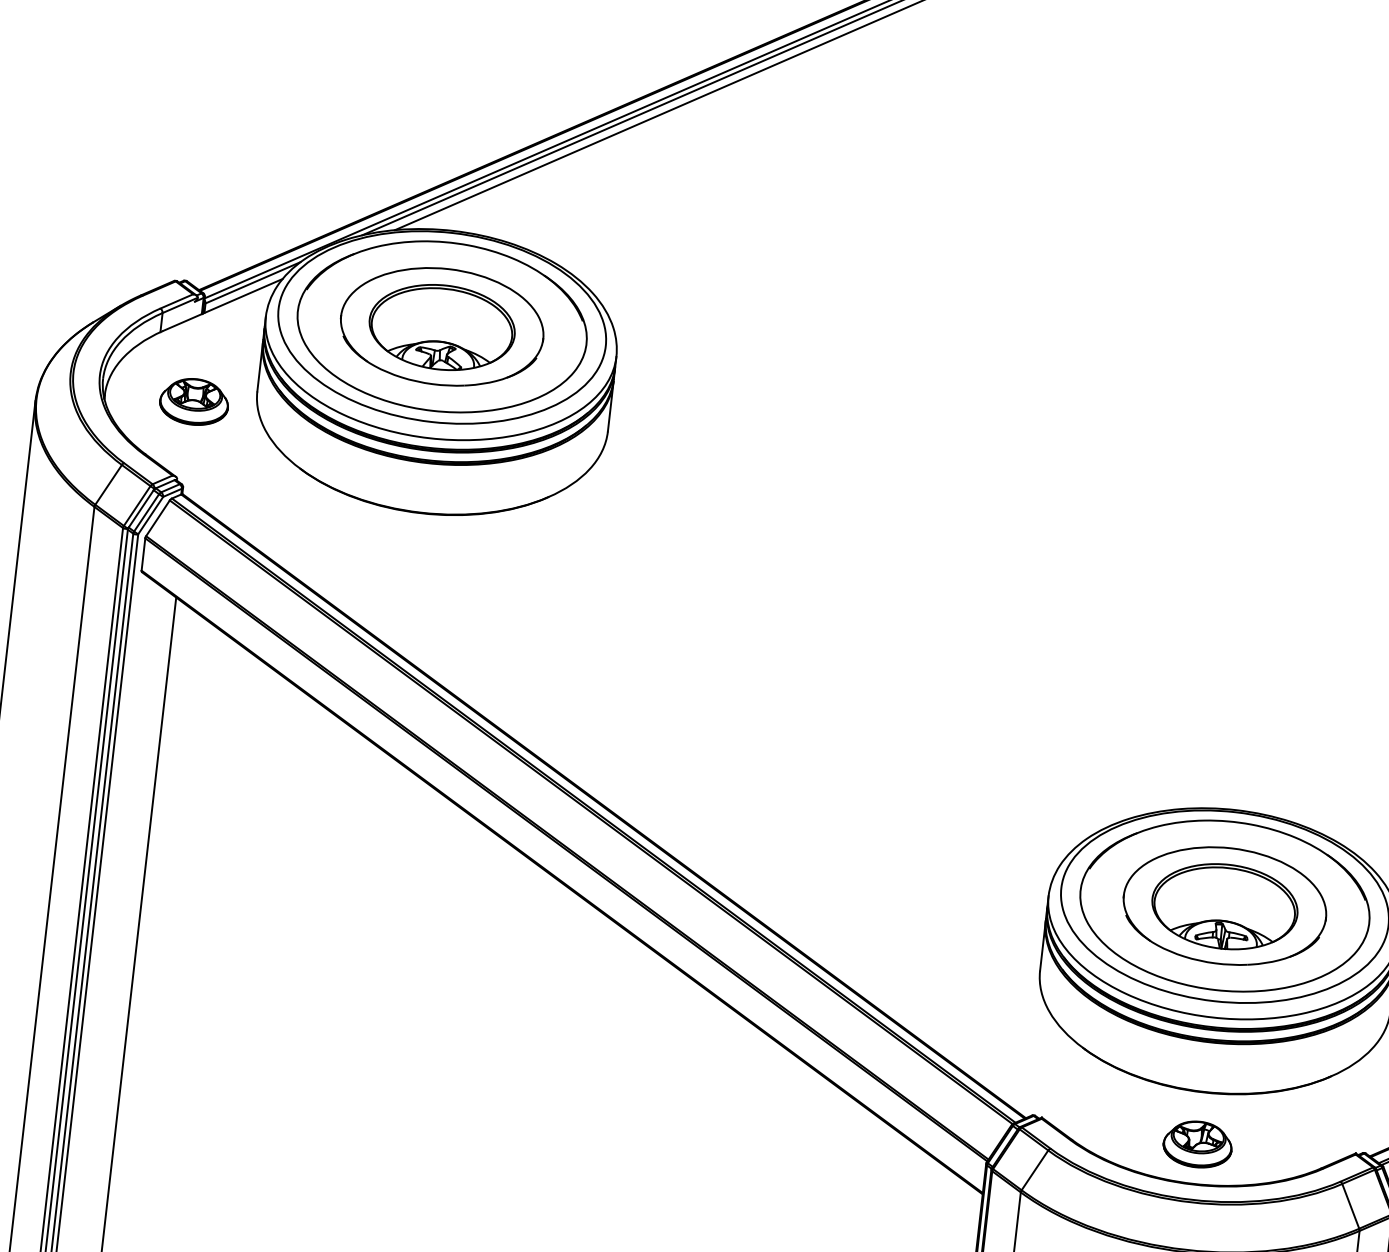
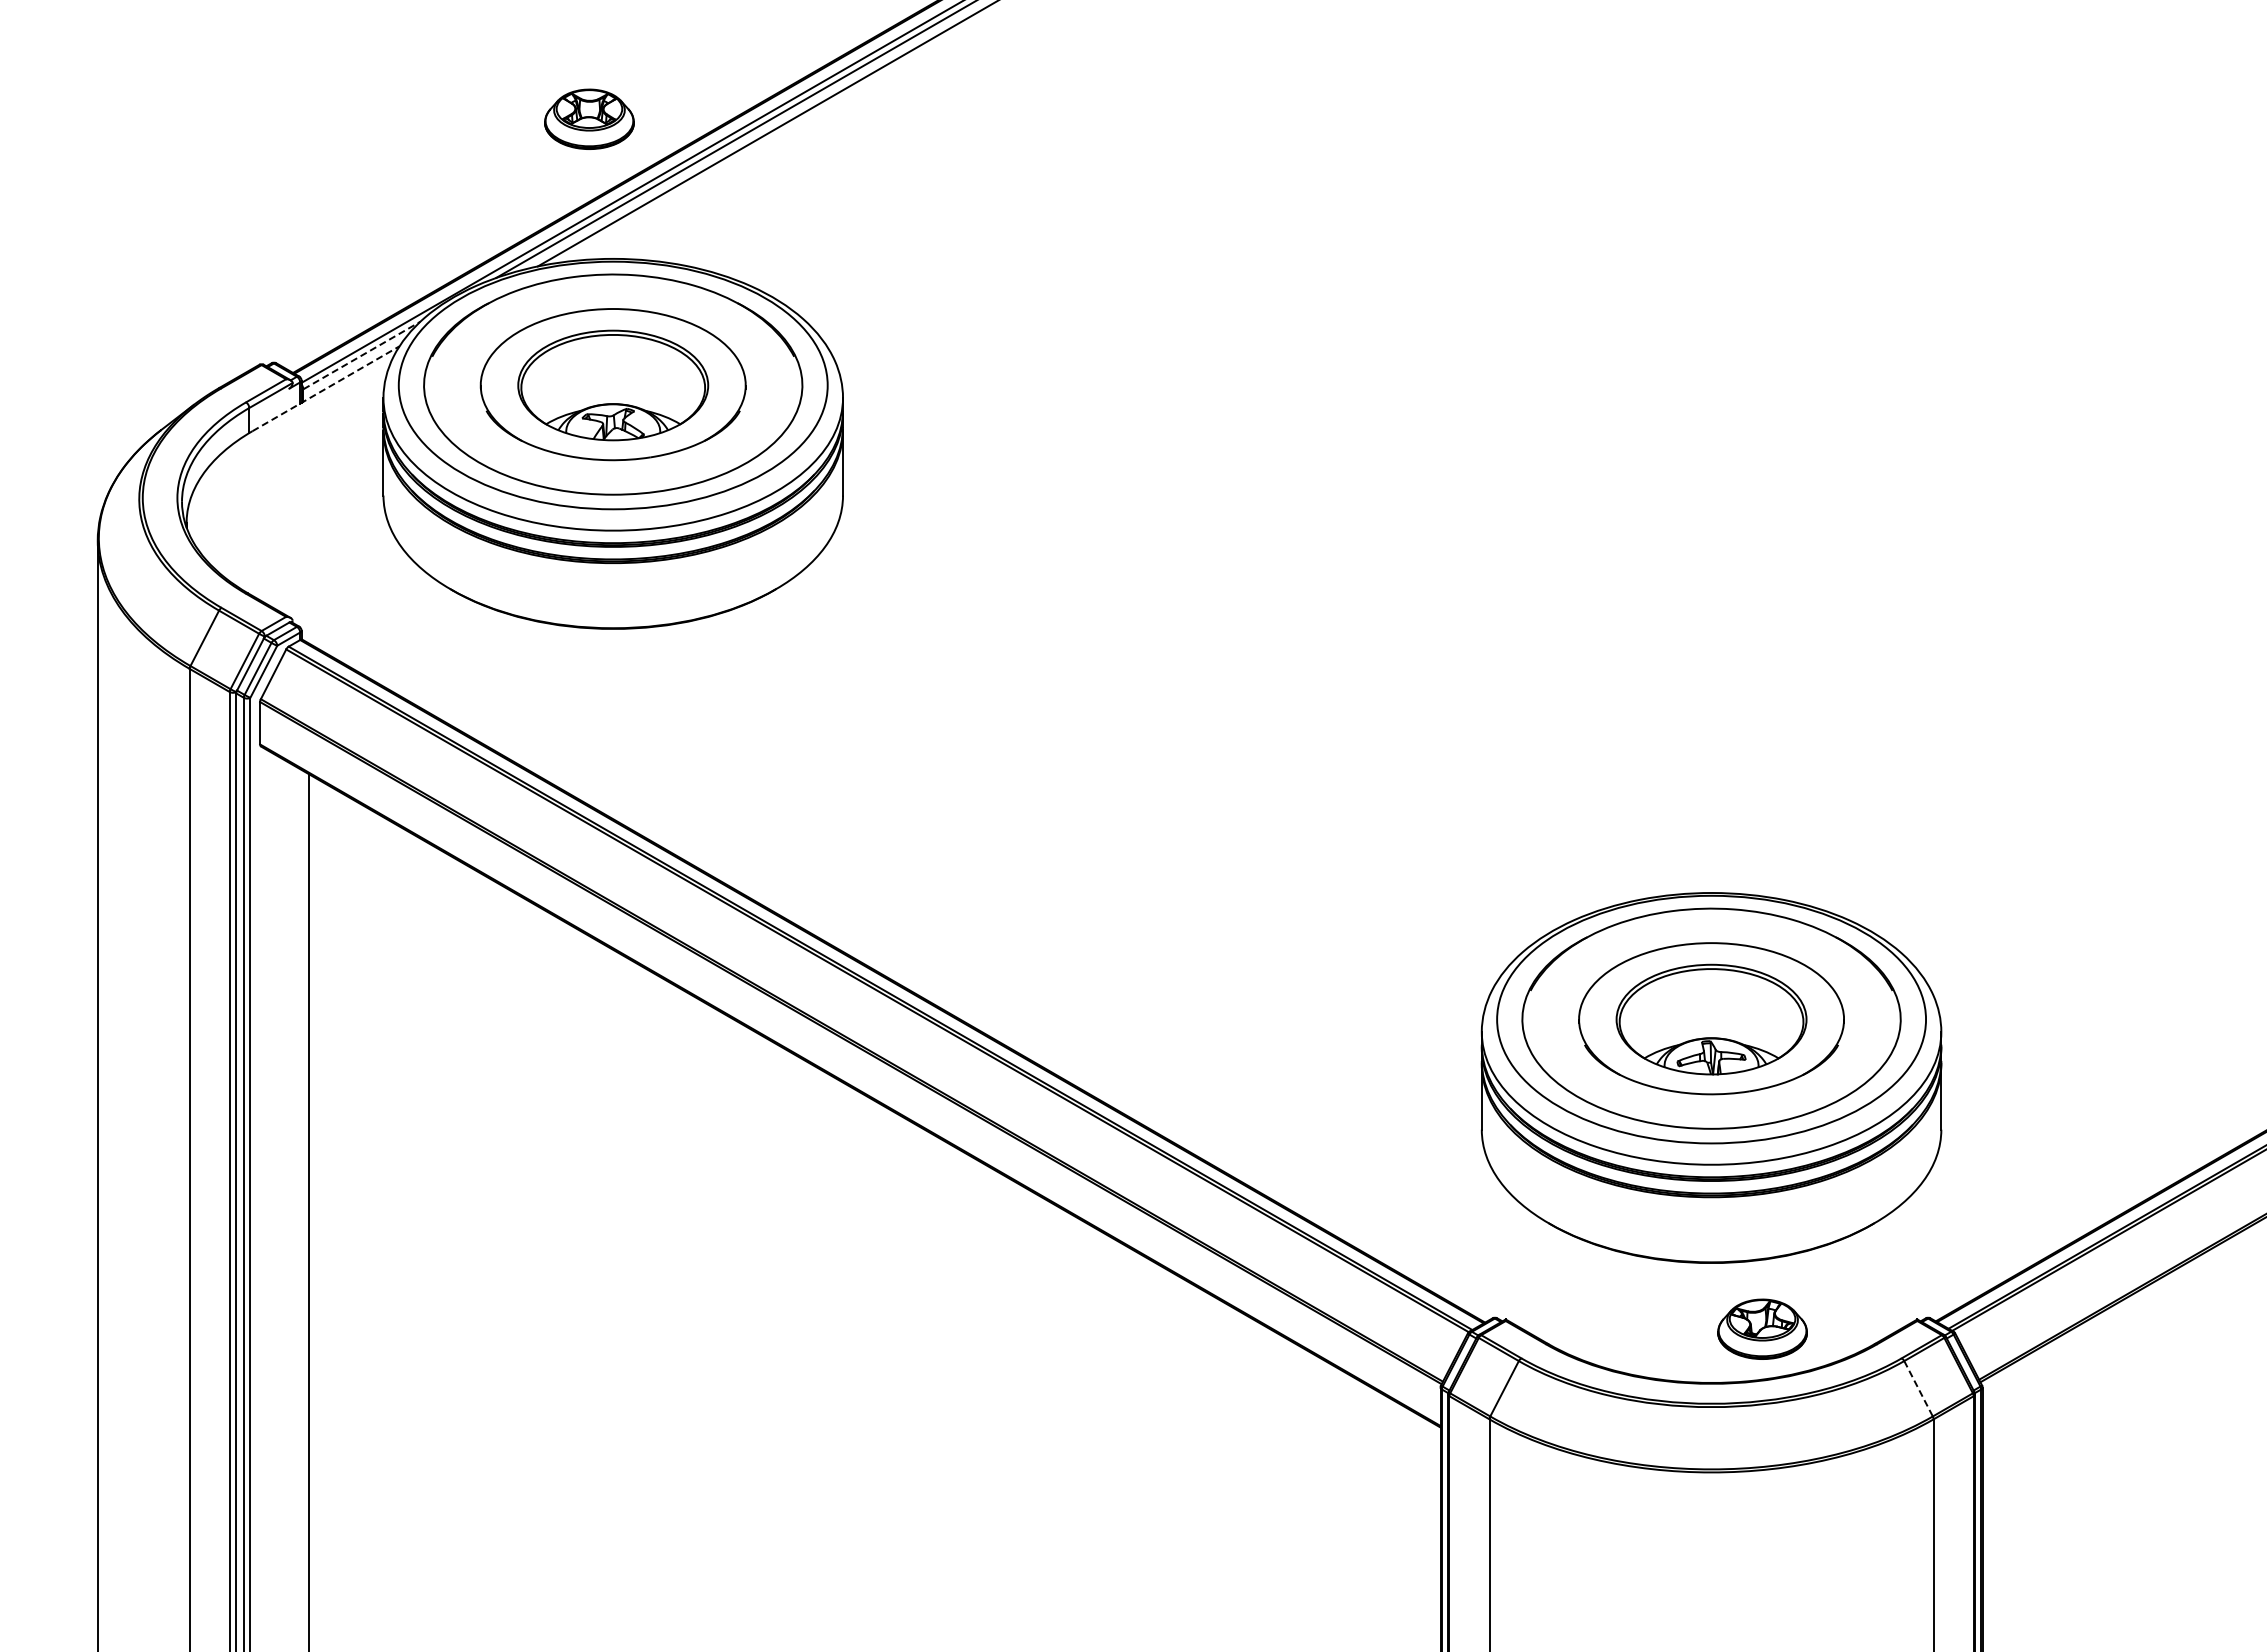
line: (253, 282) -> (362, 355), solid -> dashed
line: (223, 304) -> (326, 388), solid -> dashed
part: (194, 401) -> (589, 118), moved
part: (1197, 1143) -> (1762, 1328), moved
line: (1350, 1206) -> (1918, 1389), solid -> dashed

